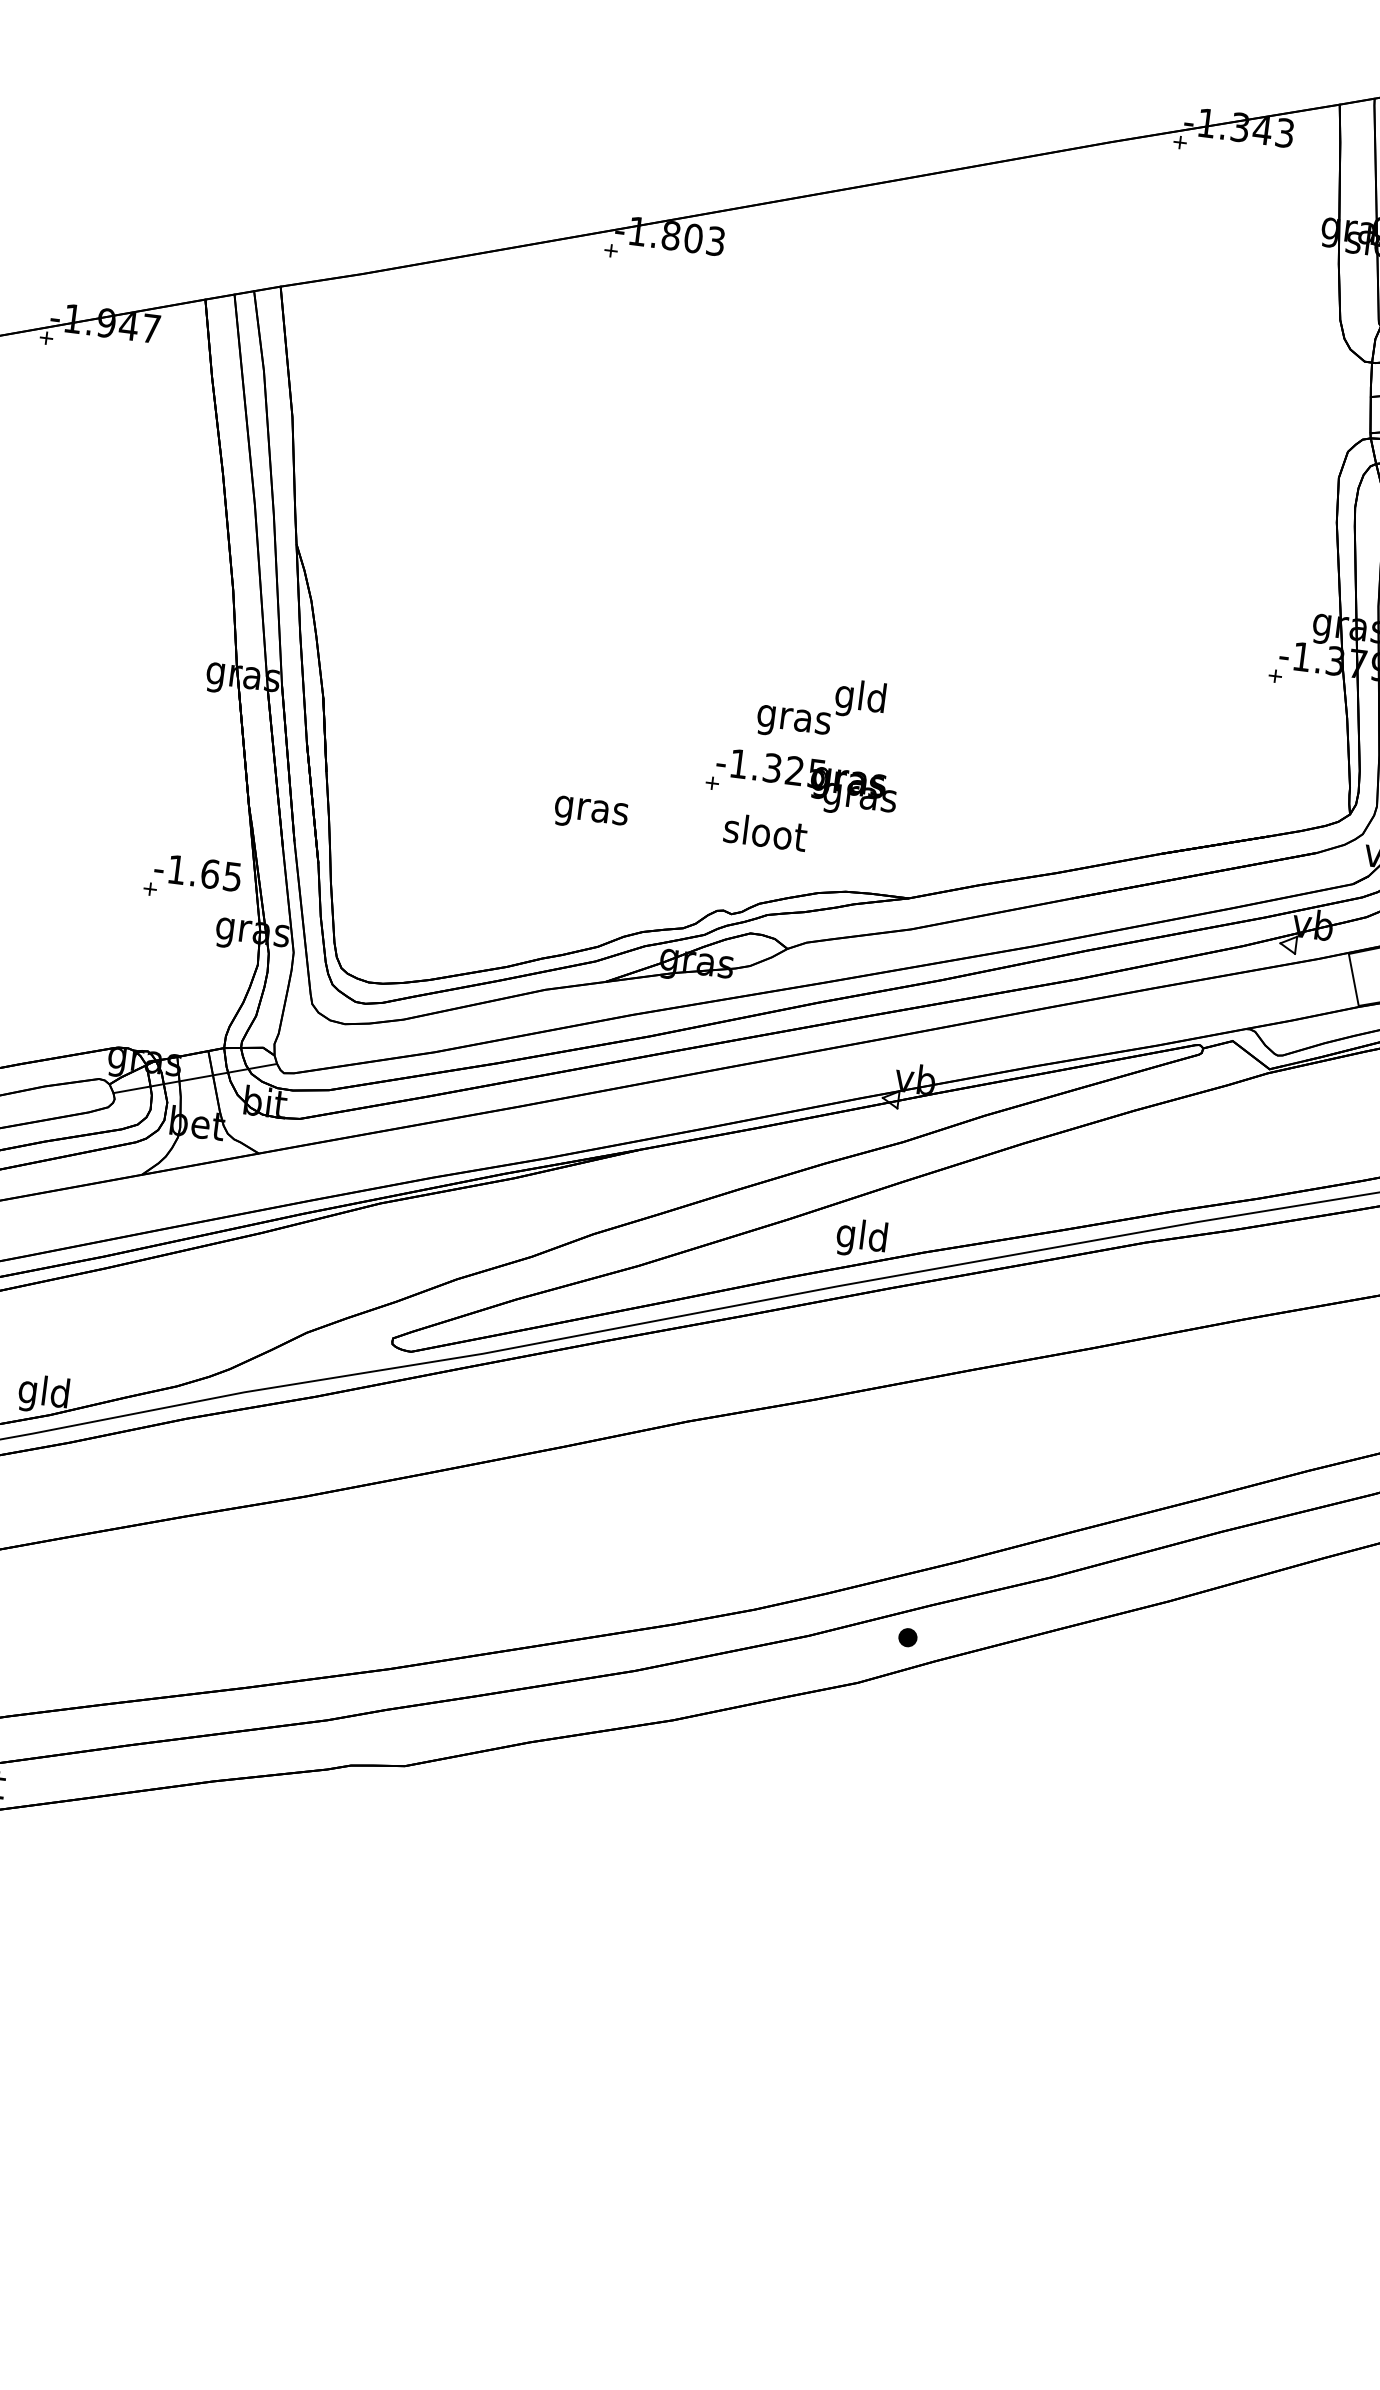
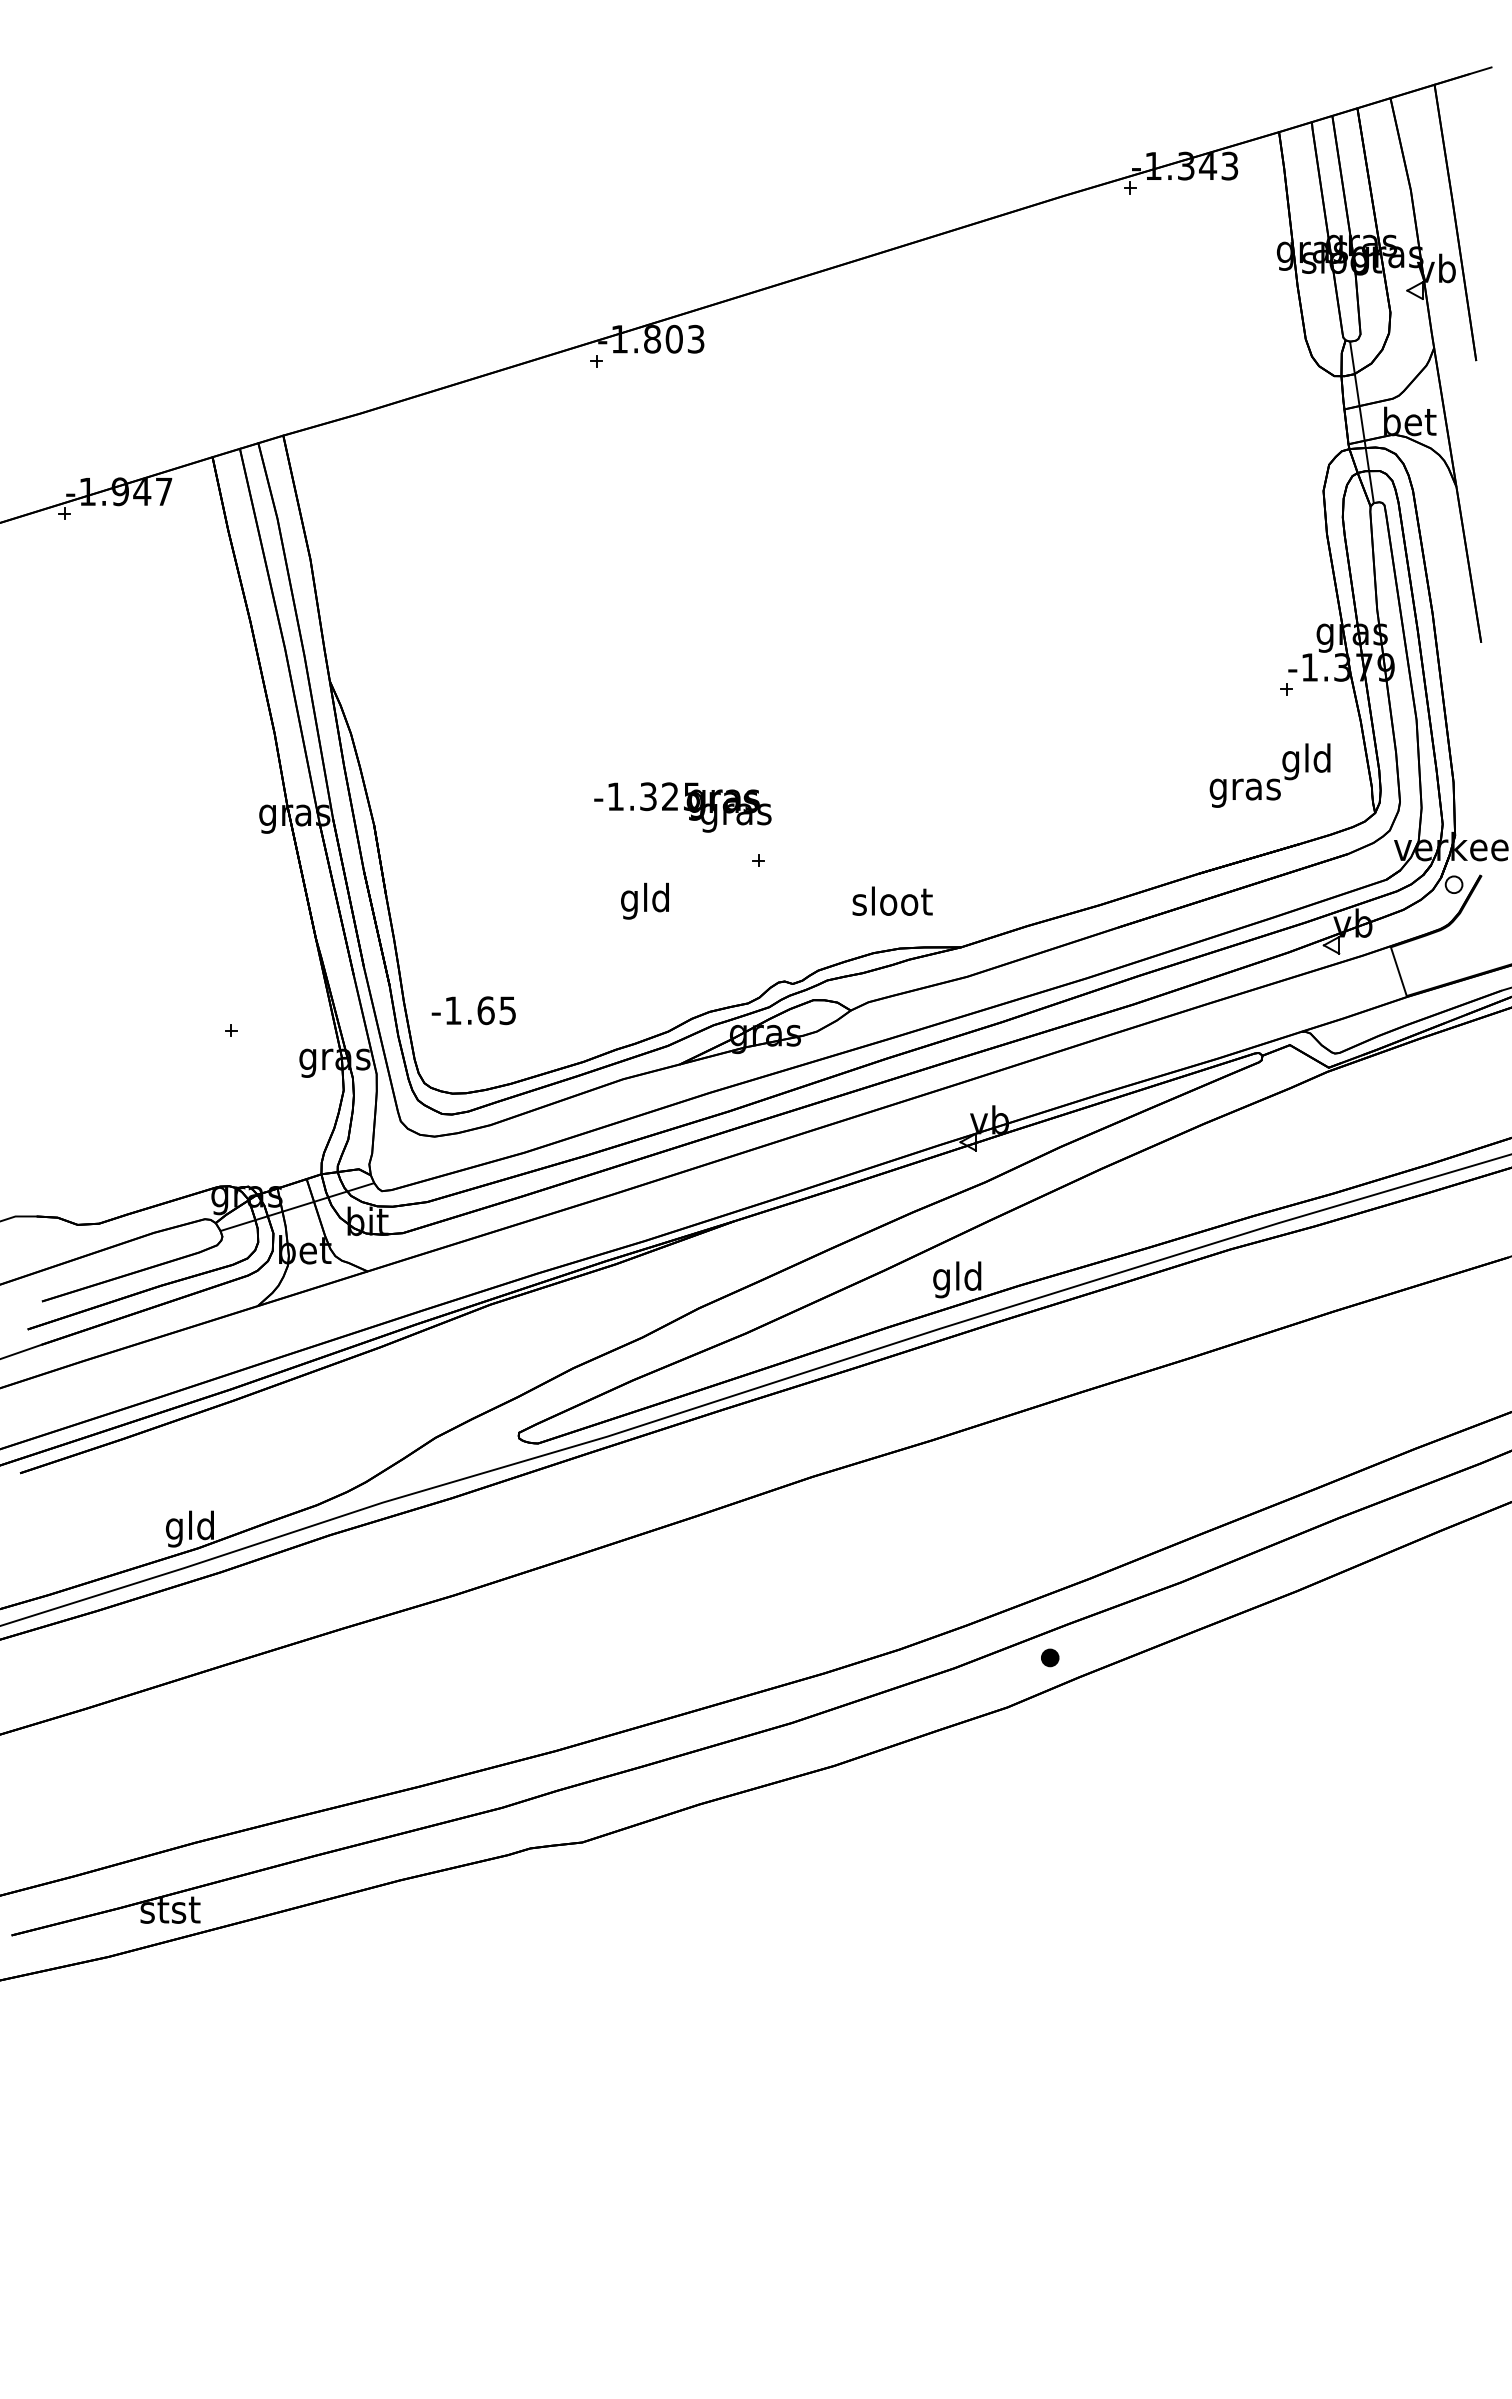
text: (820, 708) -> (1269, 775), moved
text: (805, 783) -> (682, 807), moved
text: (591, 809) -> (645, 900), gras -> gld
text: (765, 831) -> (892, 900), moved
text: (197, 872) -> (473, 1010), moved

